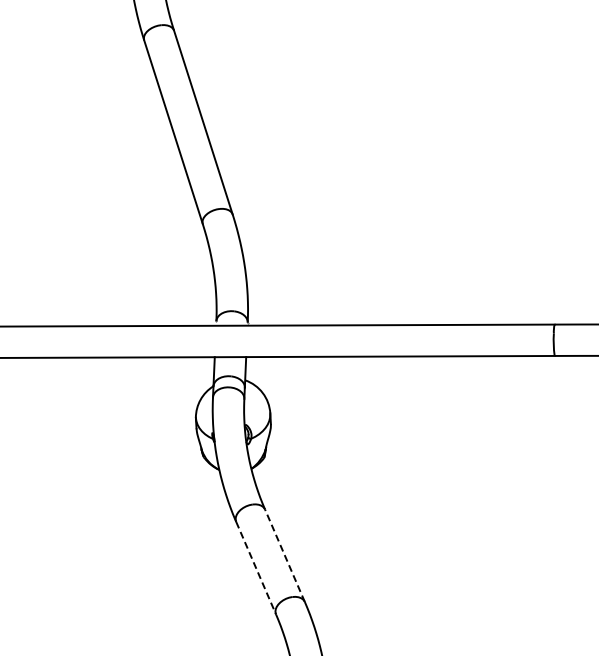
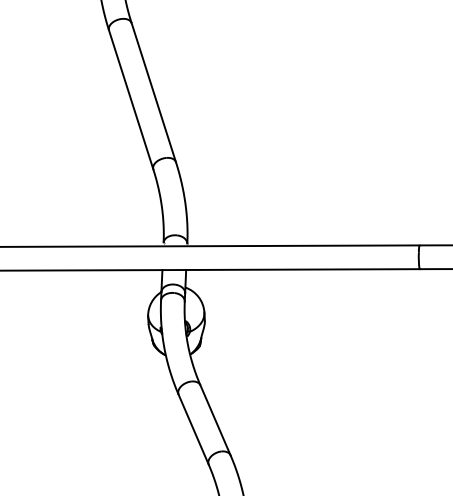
line: (284, 555) -> (215, 420), dashed -> solid
line: (256, 568) -> (193, 429), dashed -> solid

